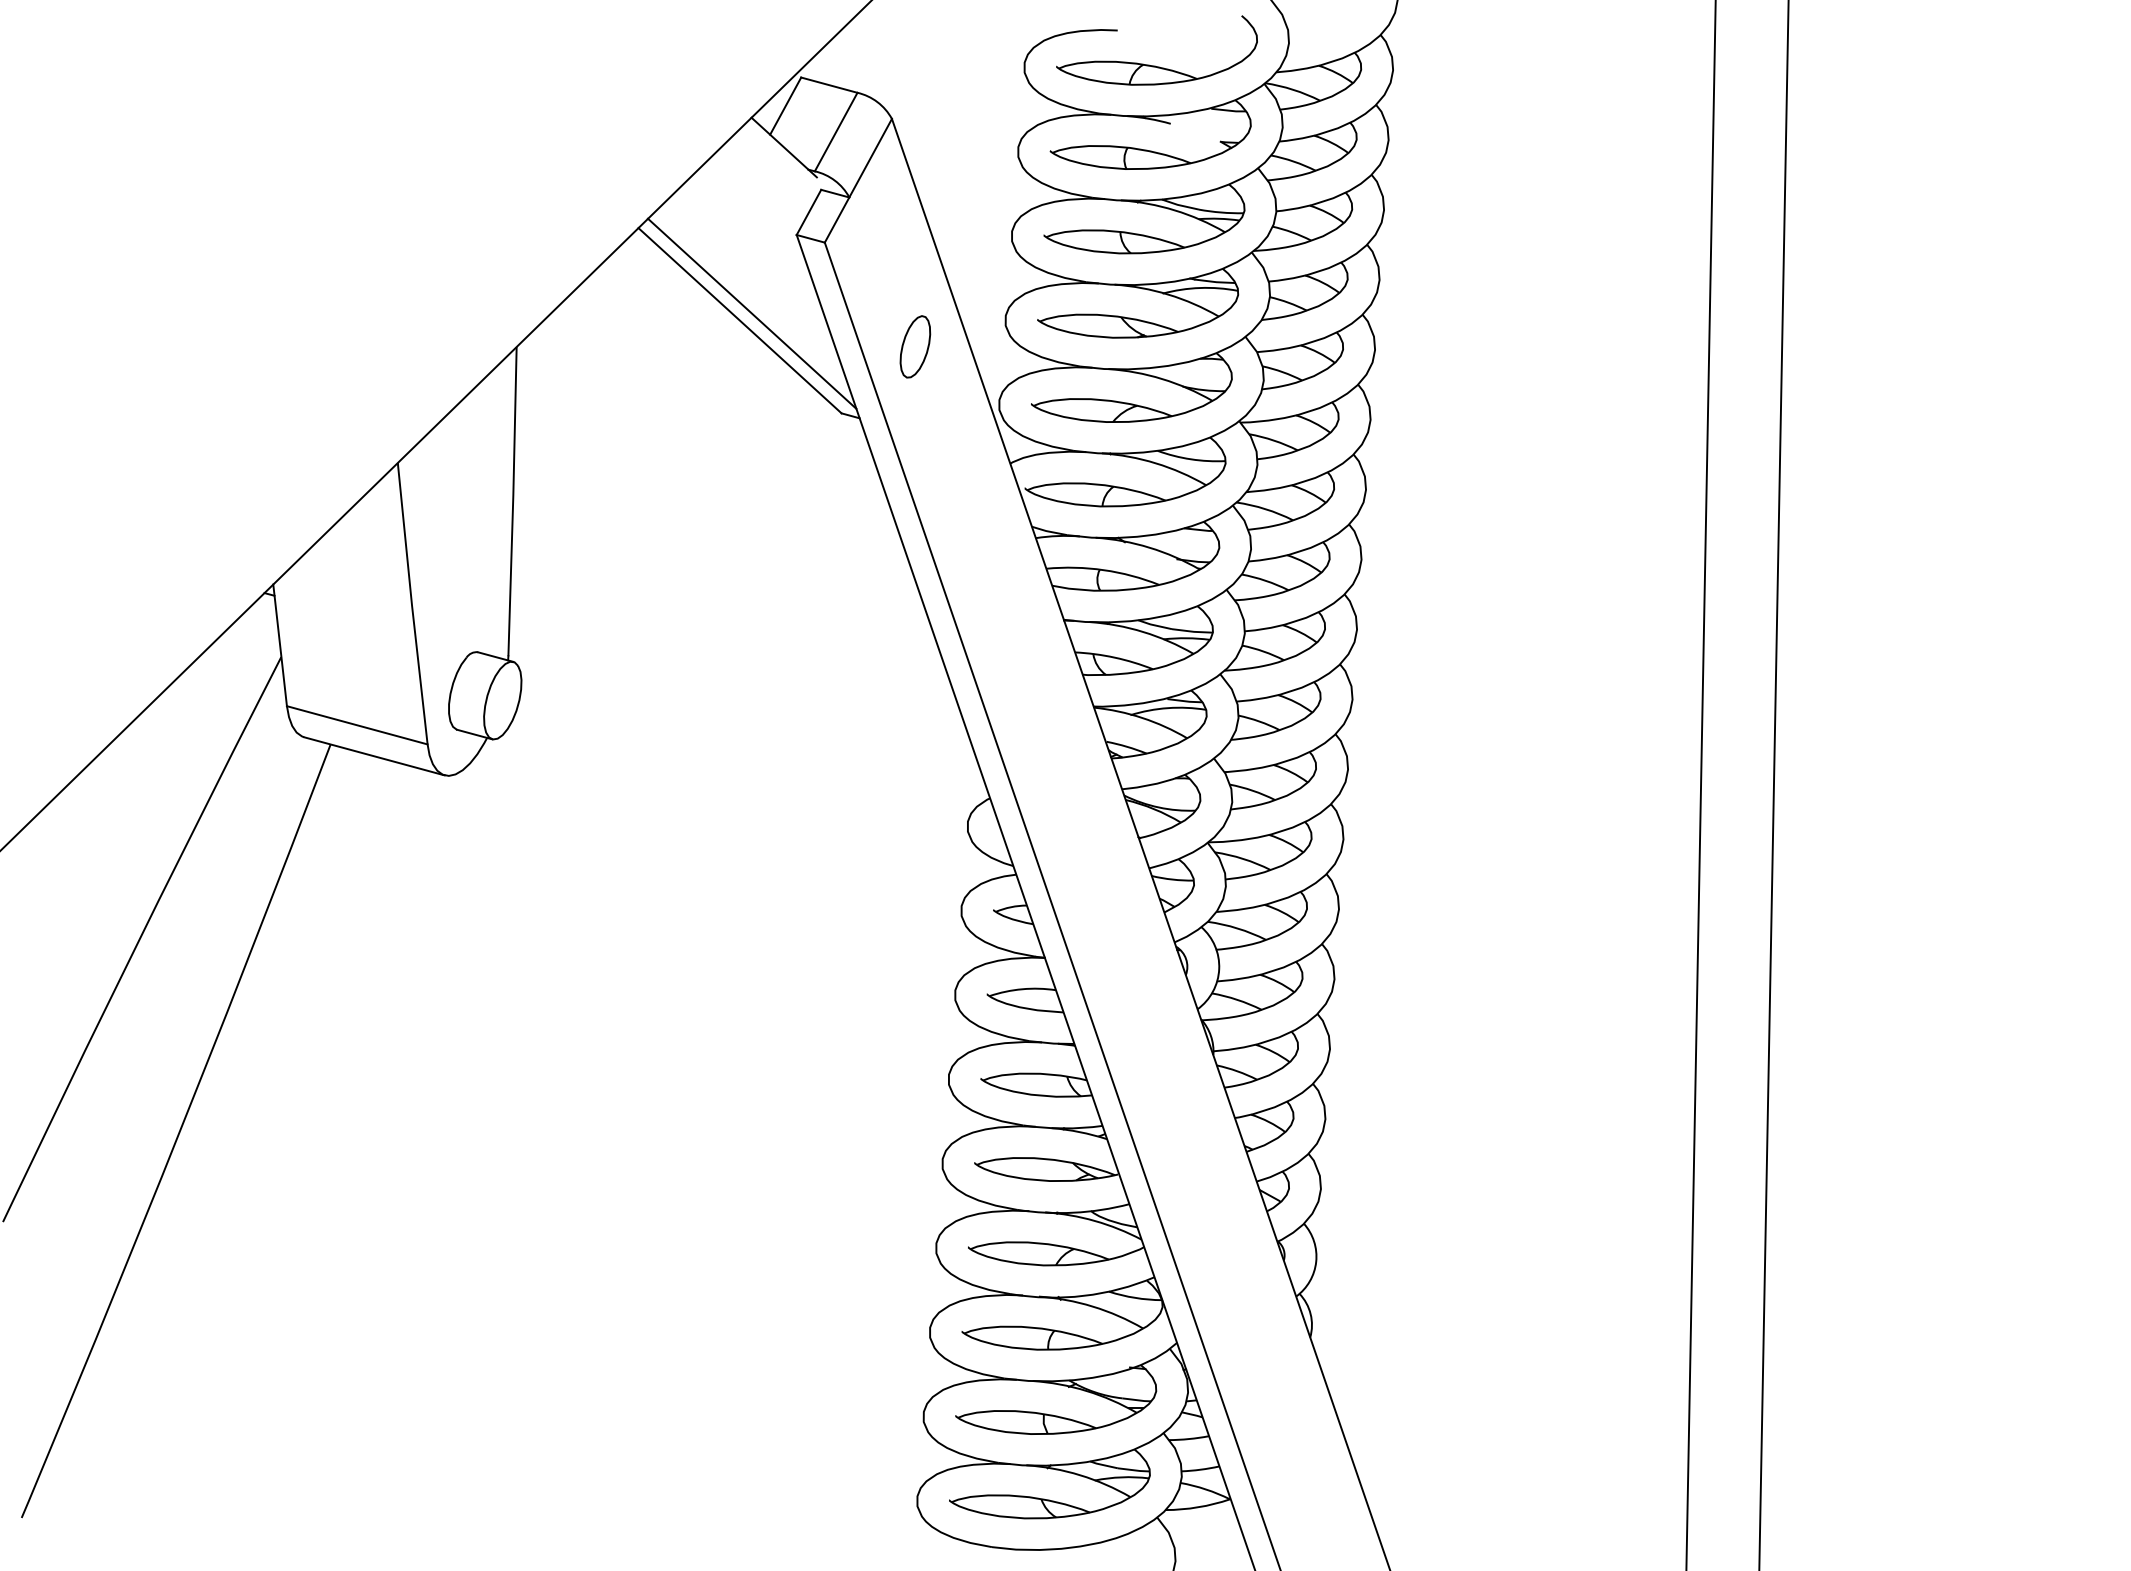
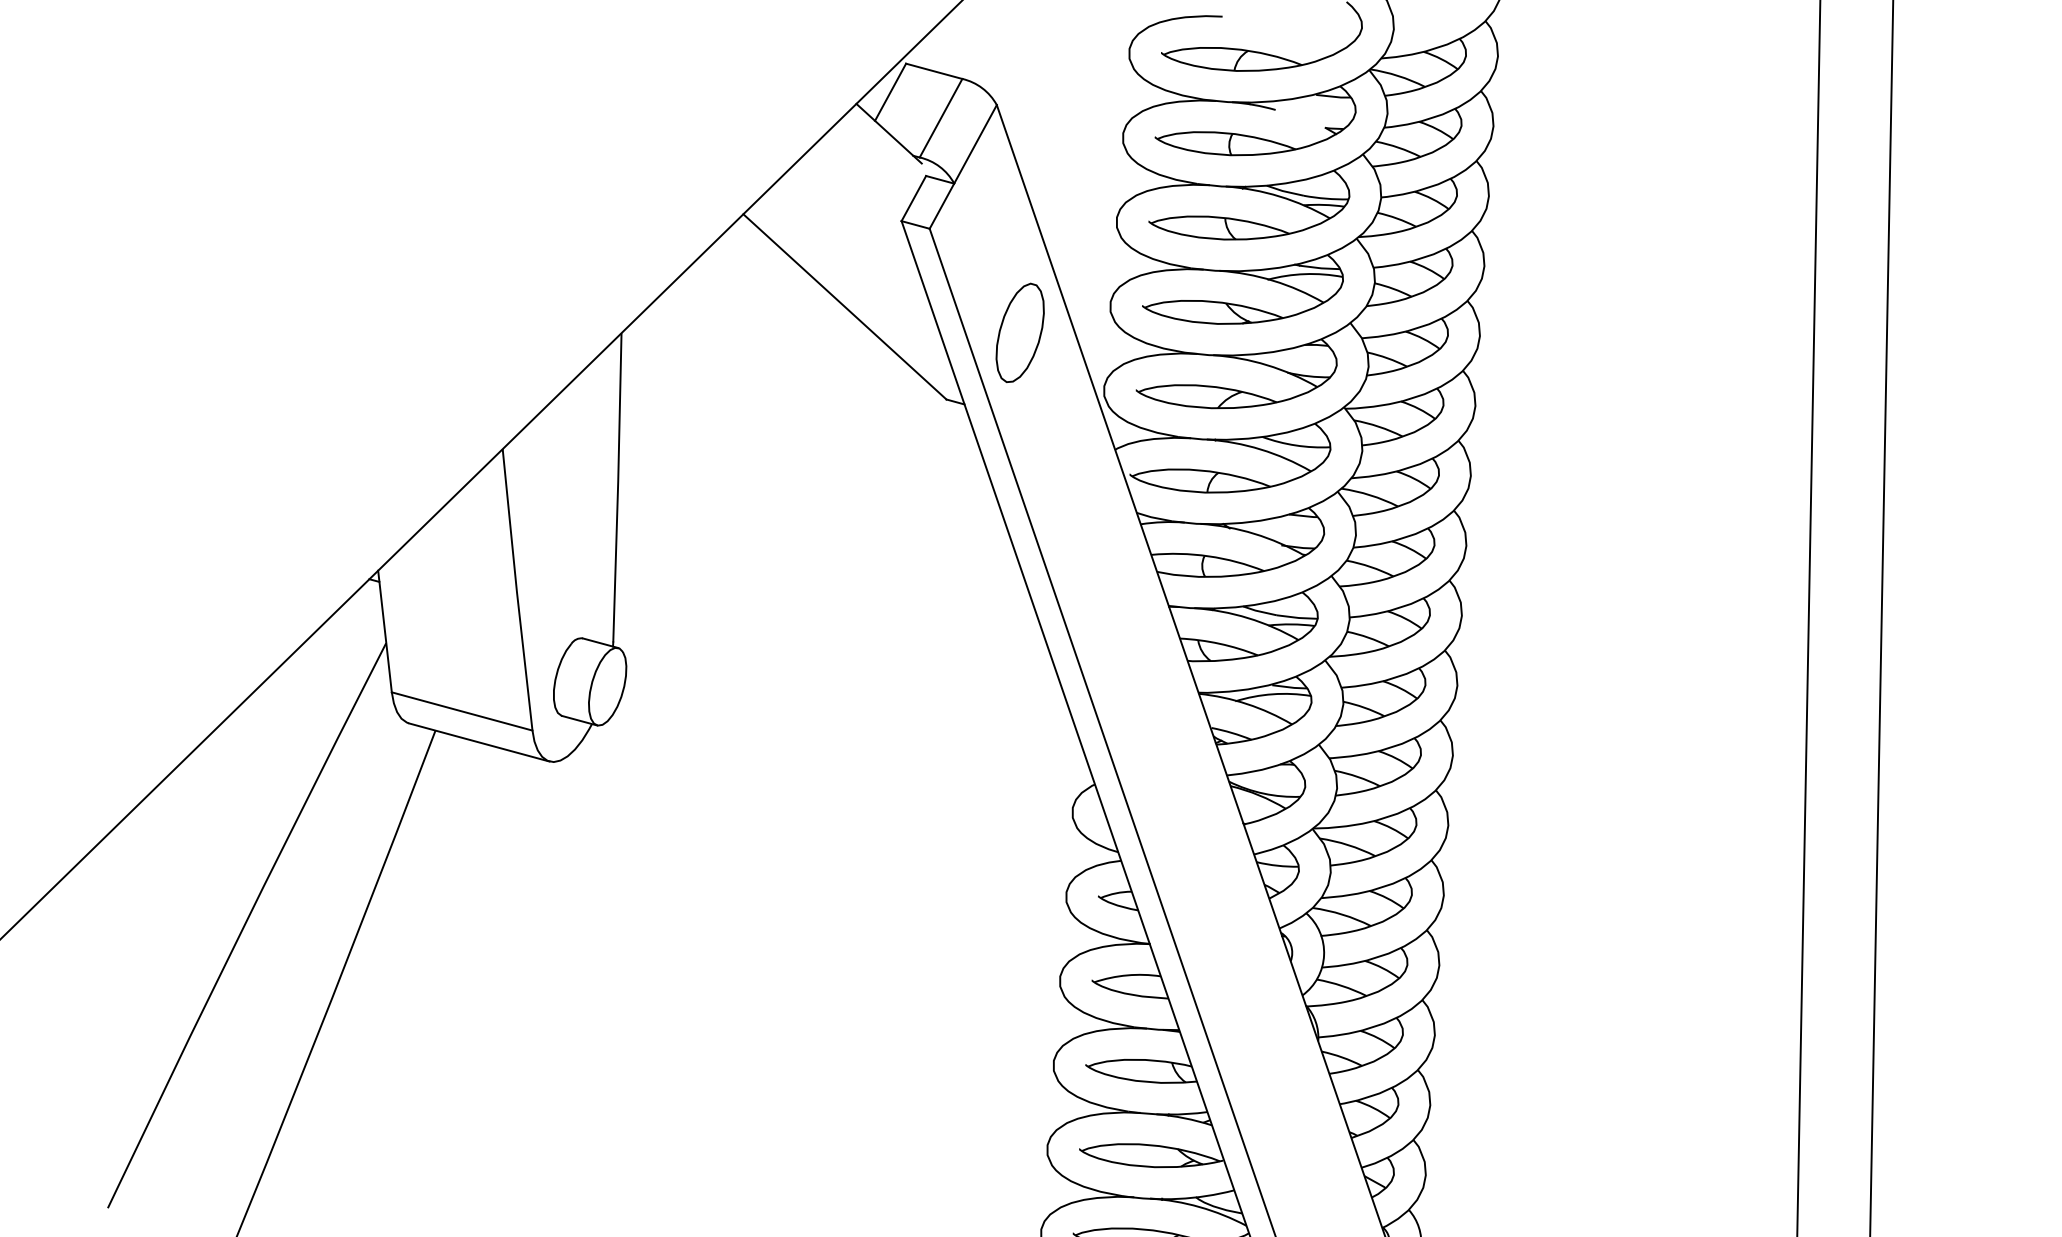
line: (751, 313) -> (856, 299), removed
part: (915, 346) -> (1020, 332), size x1.6

